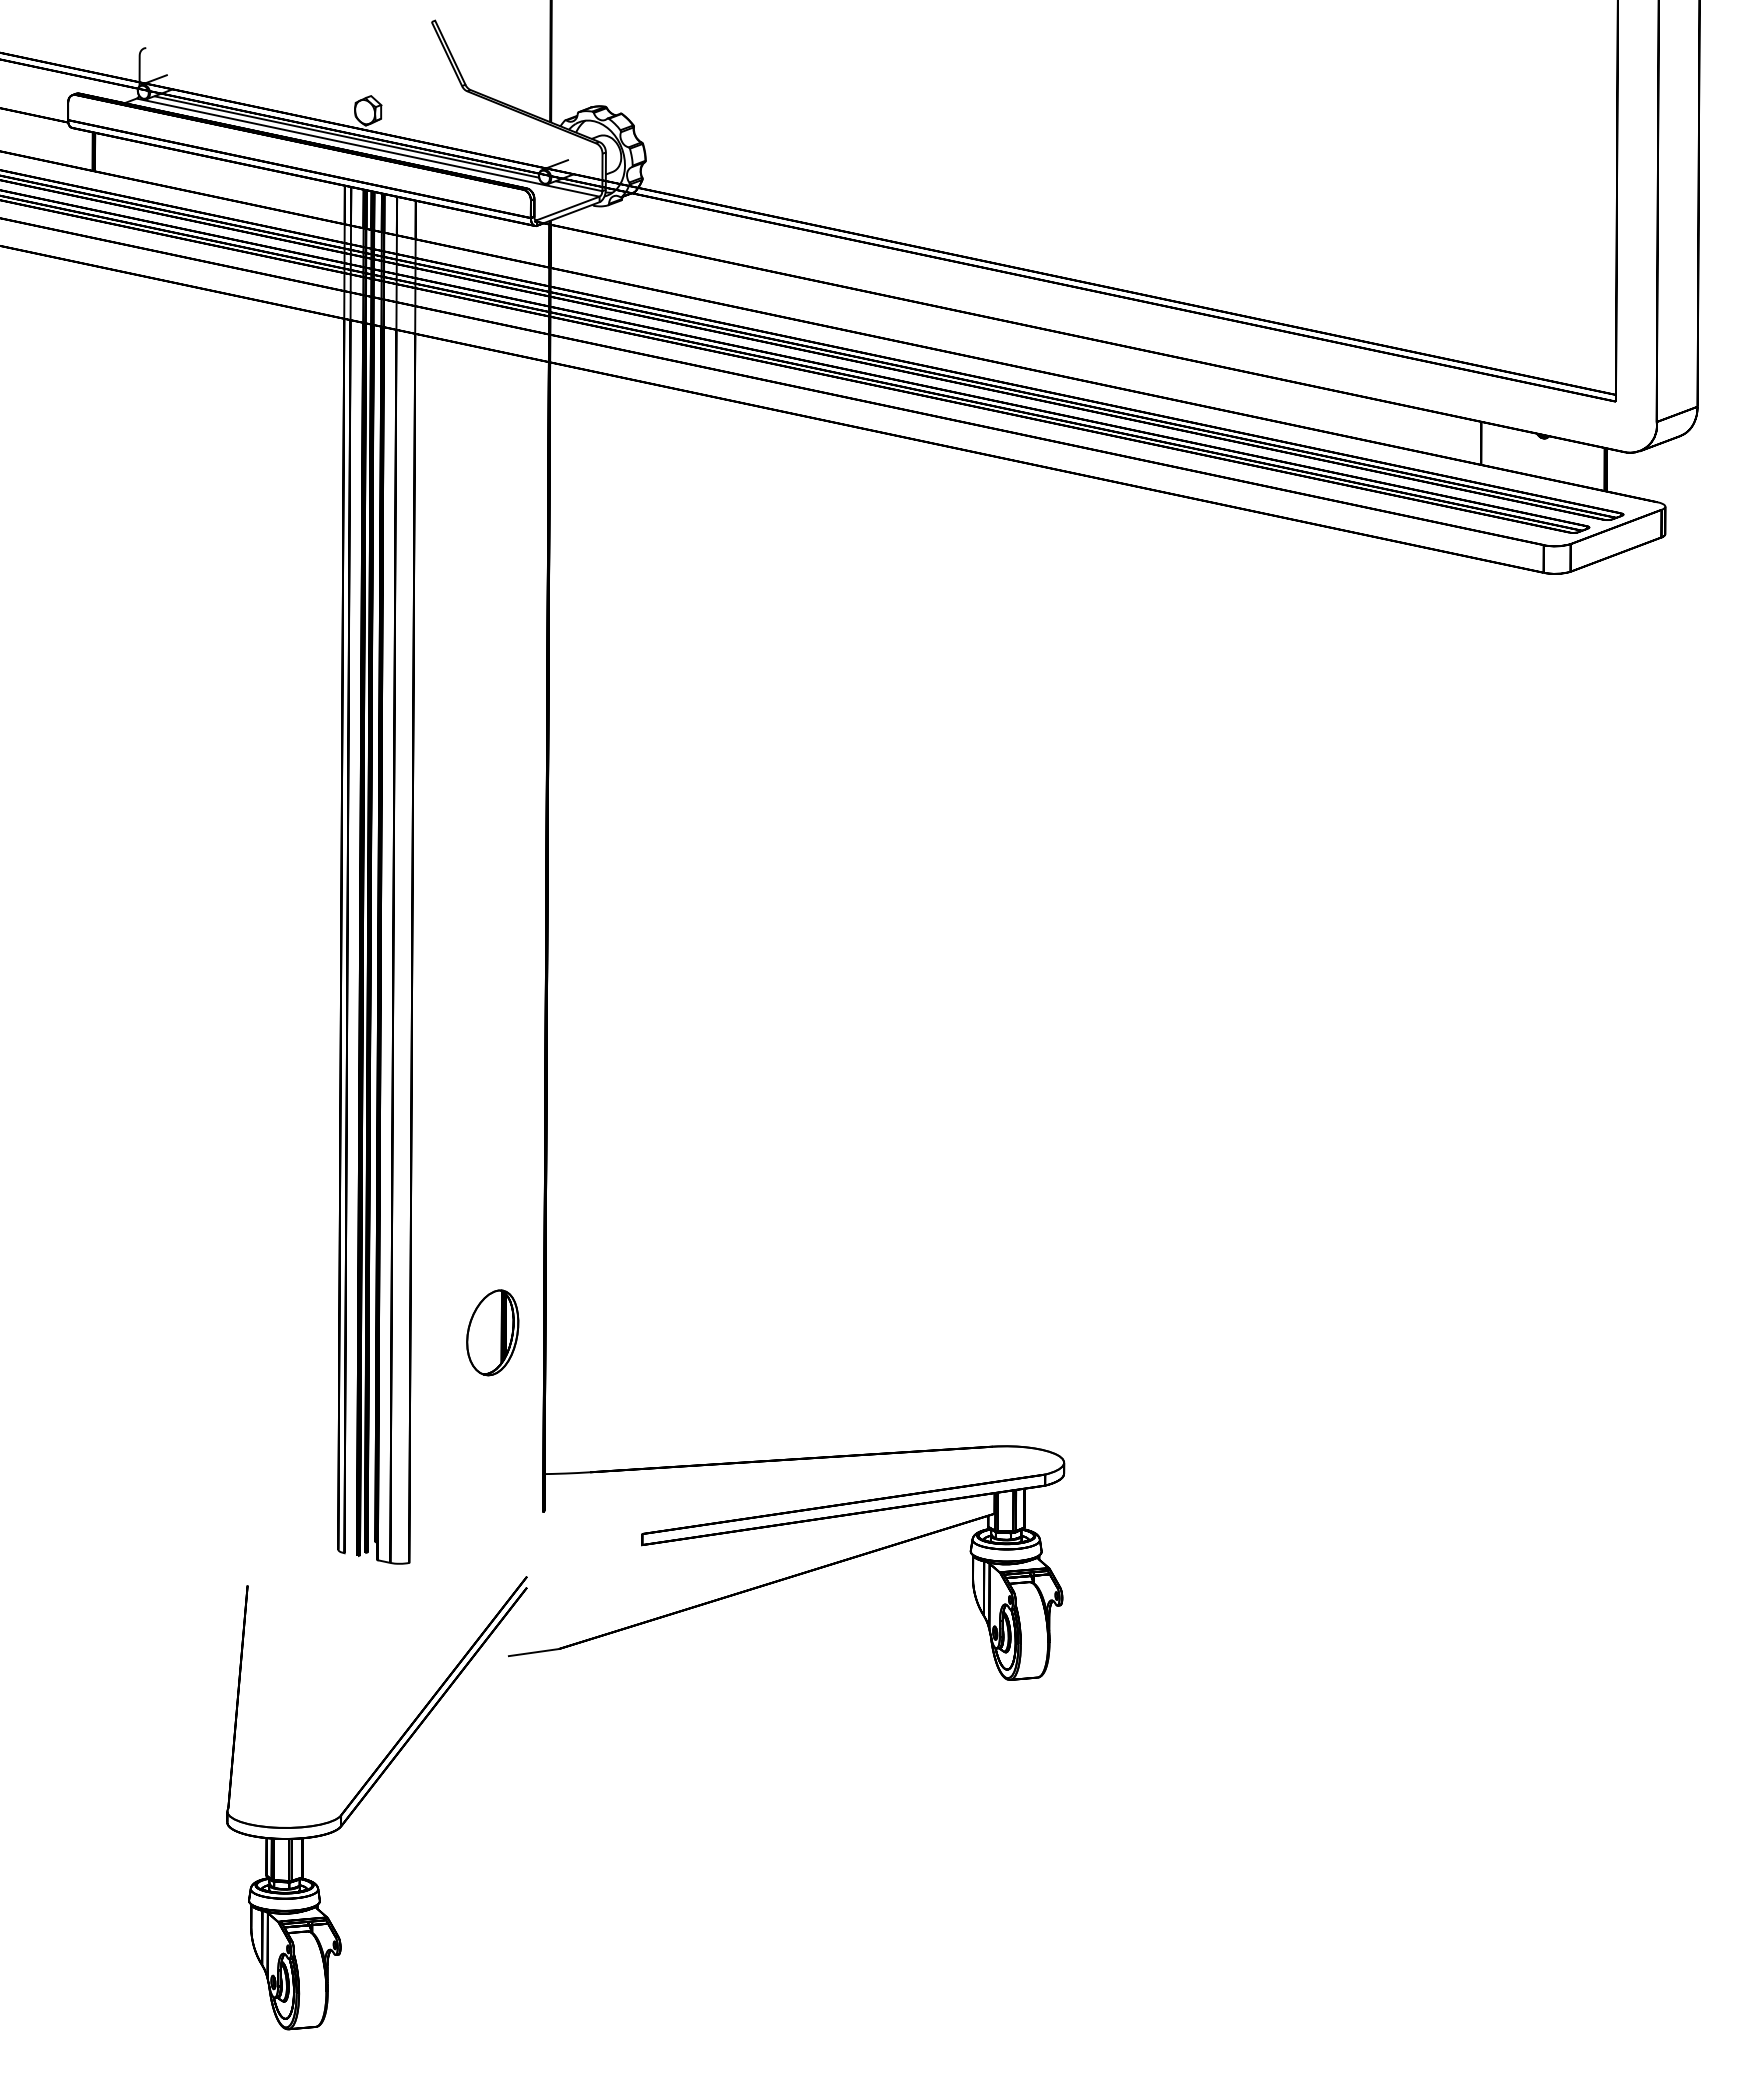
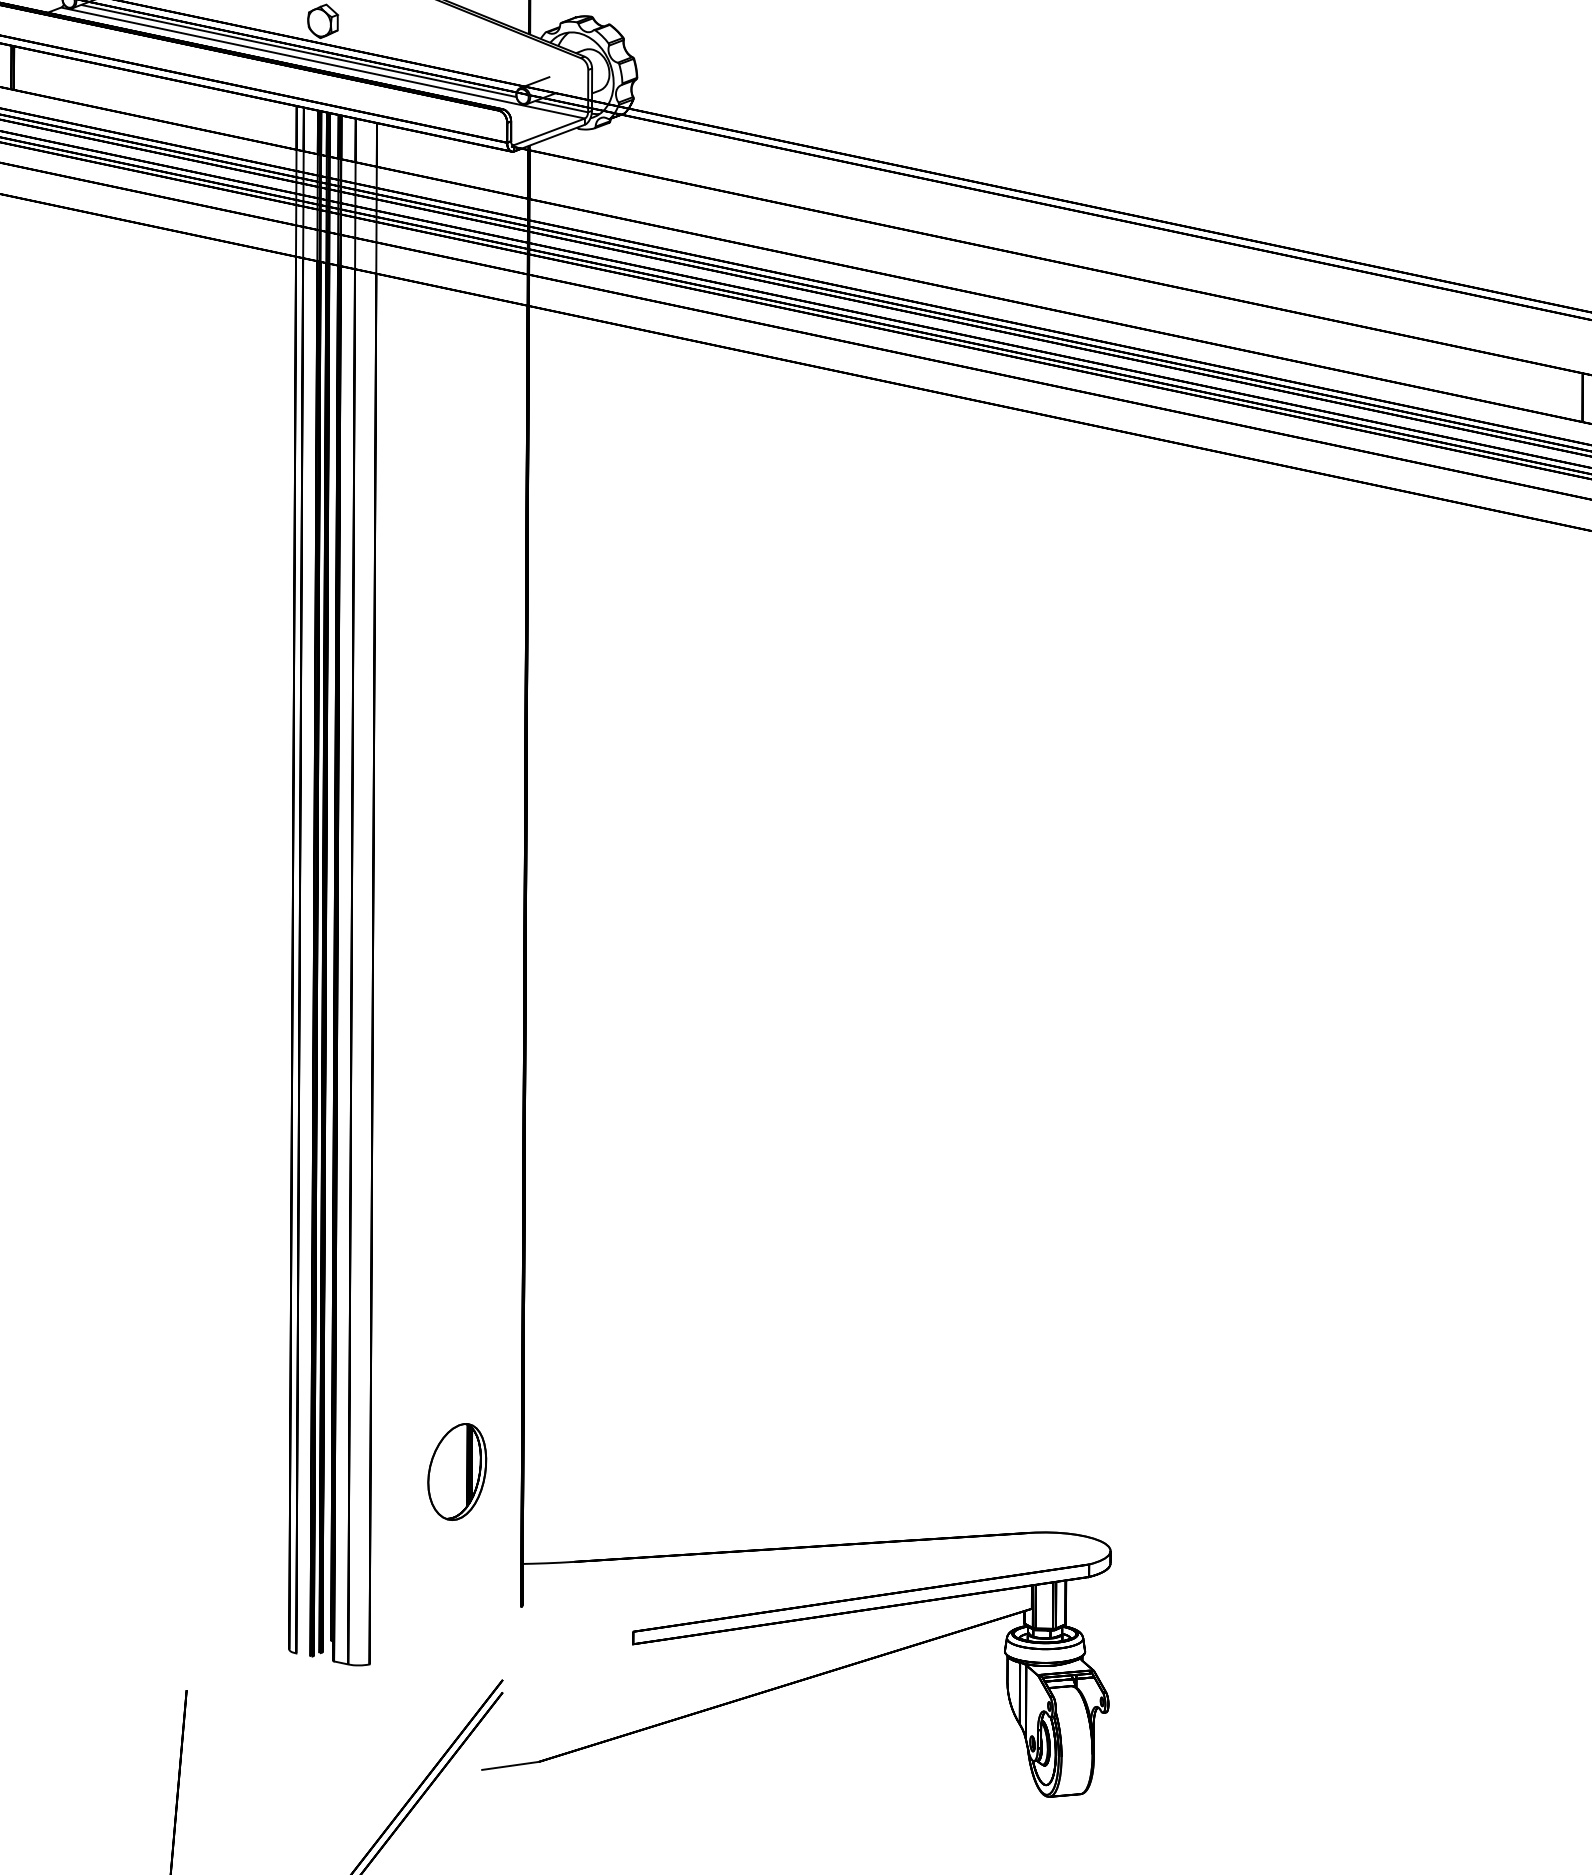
part: (492, 1332) -> (456, 1471), moved

